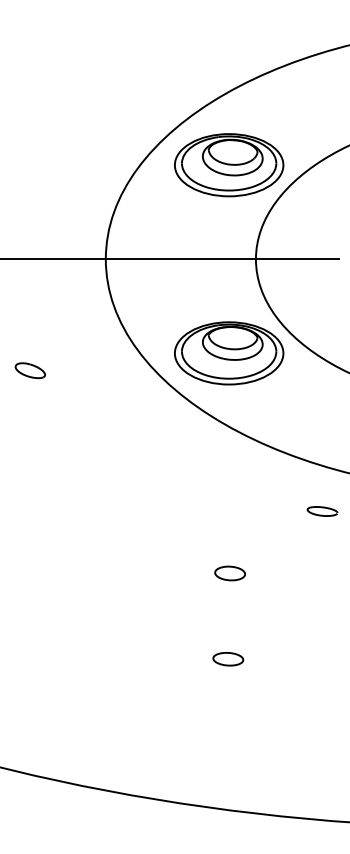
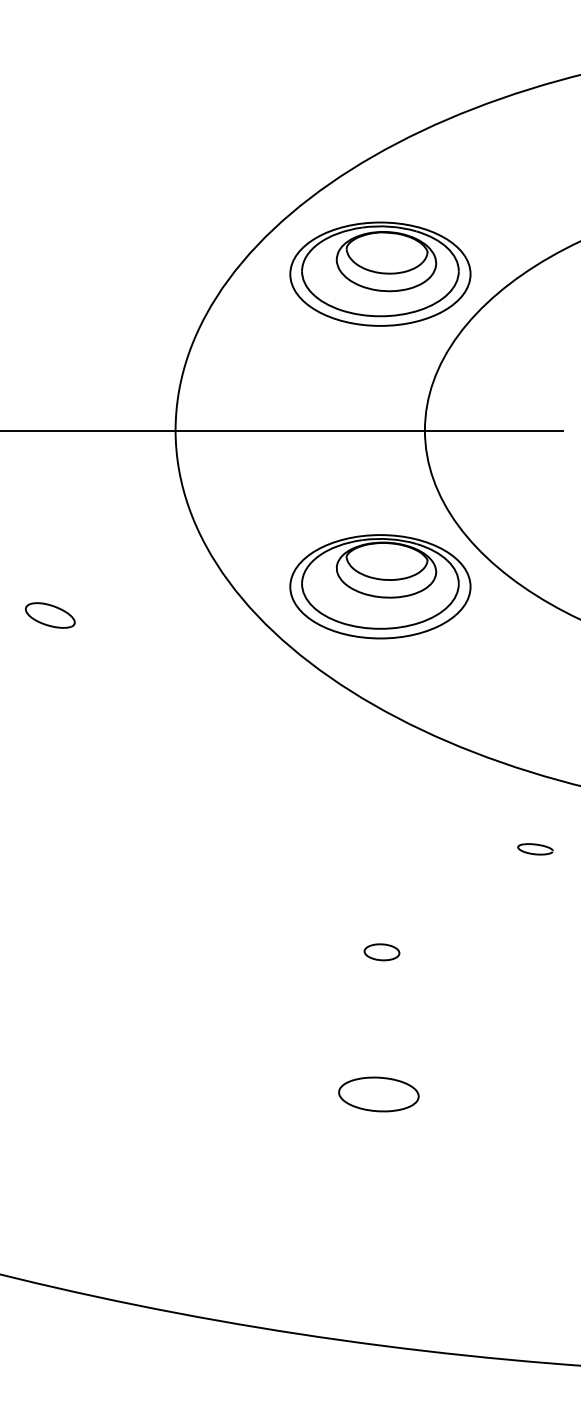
part: (322, 511) -> (535, 849), size x0.7
part: (229, 573) -> (381, 952), size x0.7
part: (228, 659) -> (379, 1095), size x1.6

